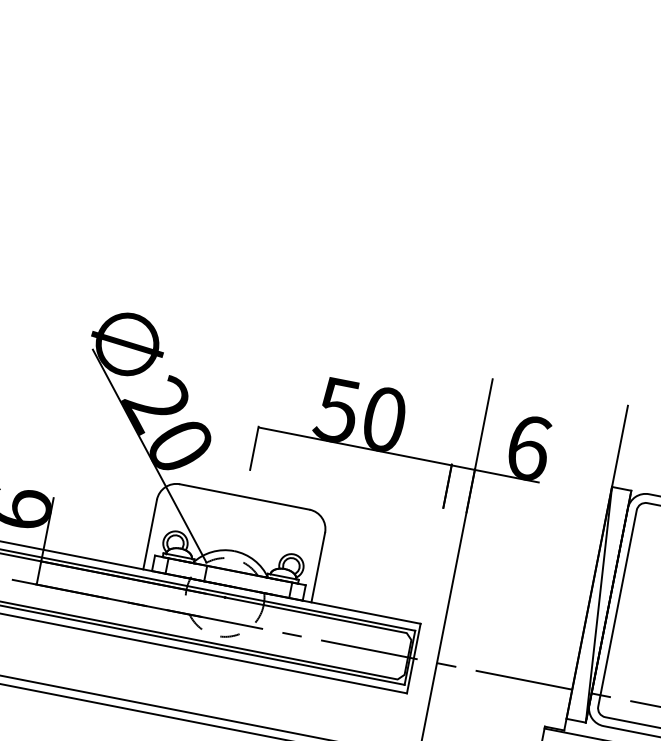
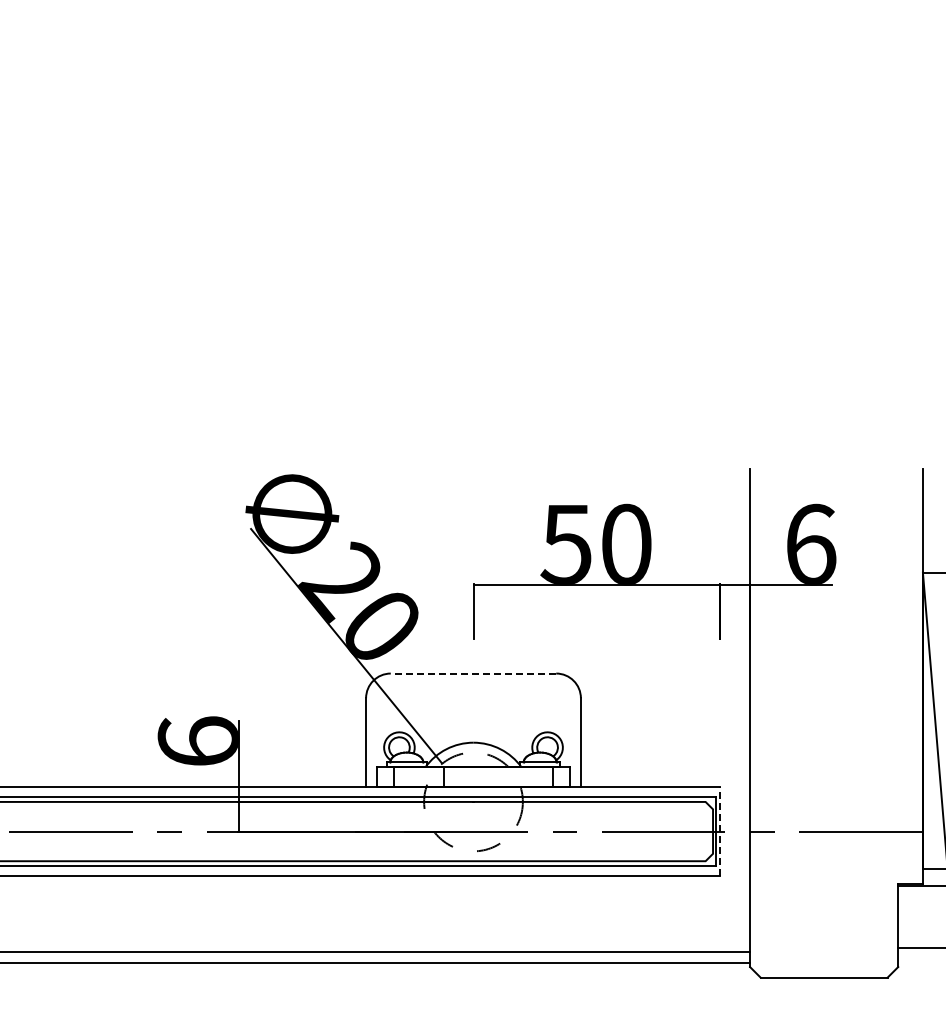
line: (244, 496) -> (473, 673), solid -> dashed
line: (413, 658) -> (720, 831), solid -> dashed

